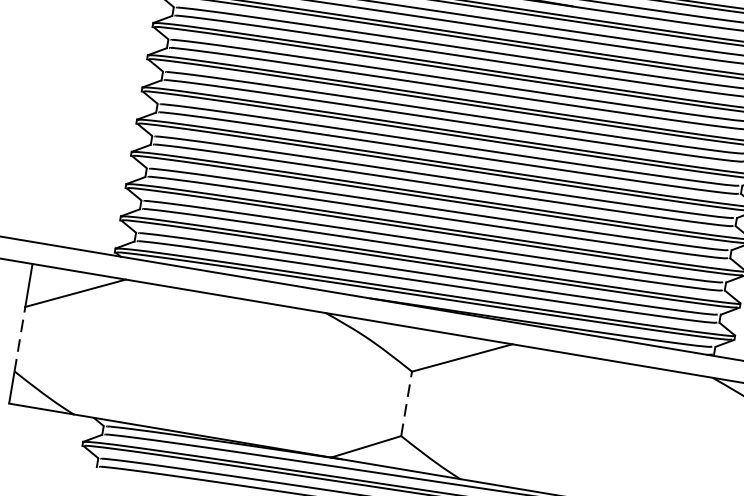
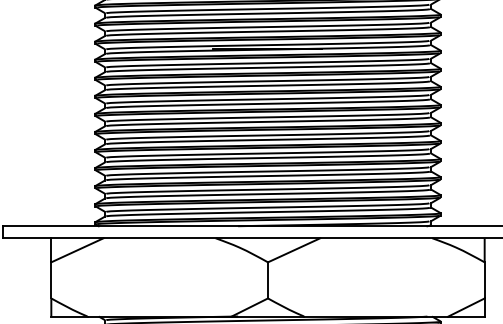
line: (20, 337) -> (51, 279), dashed -> solid
line: (407, 402) -> (268, 279), dashed -> solid

